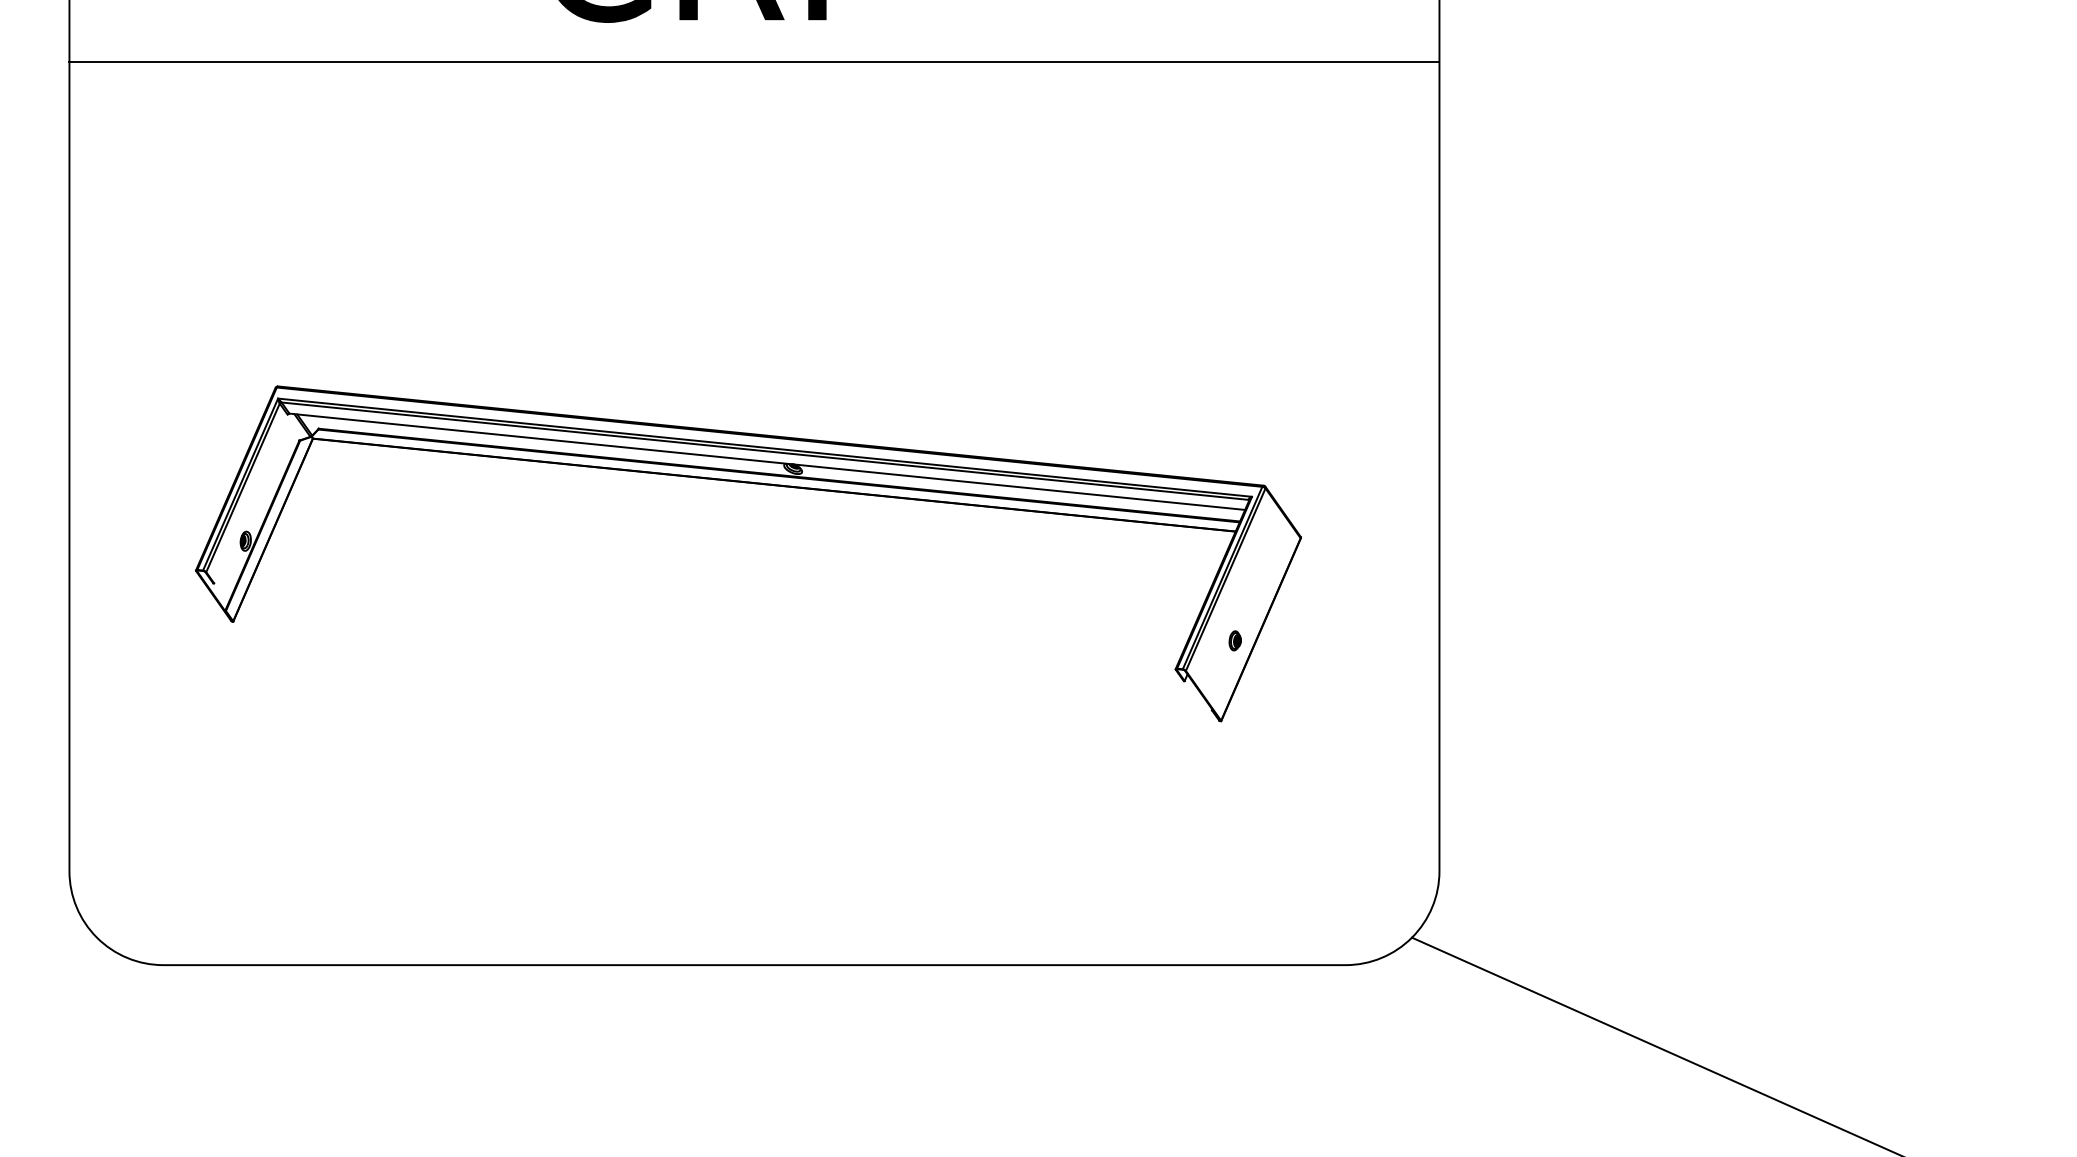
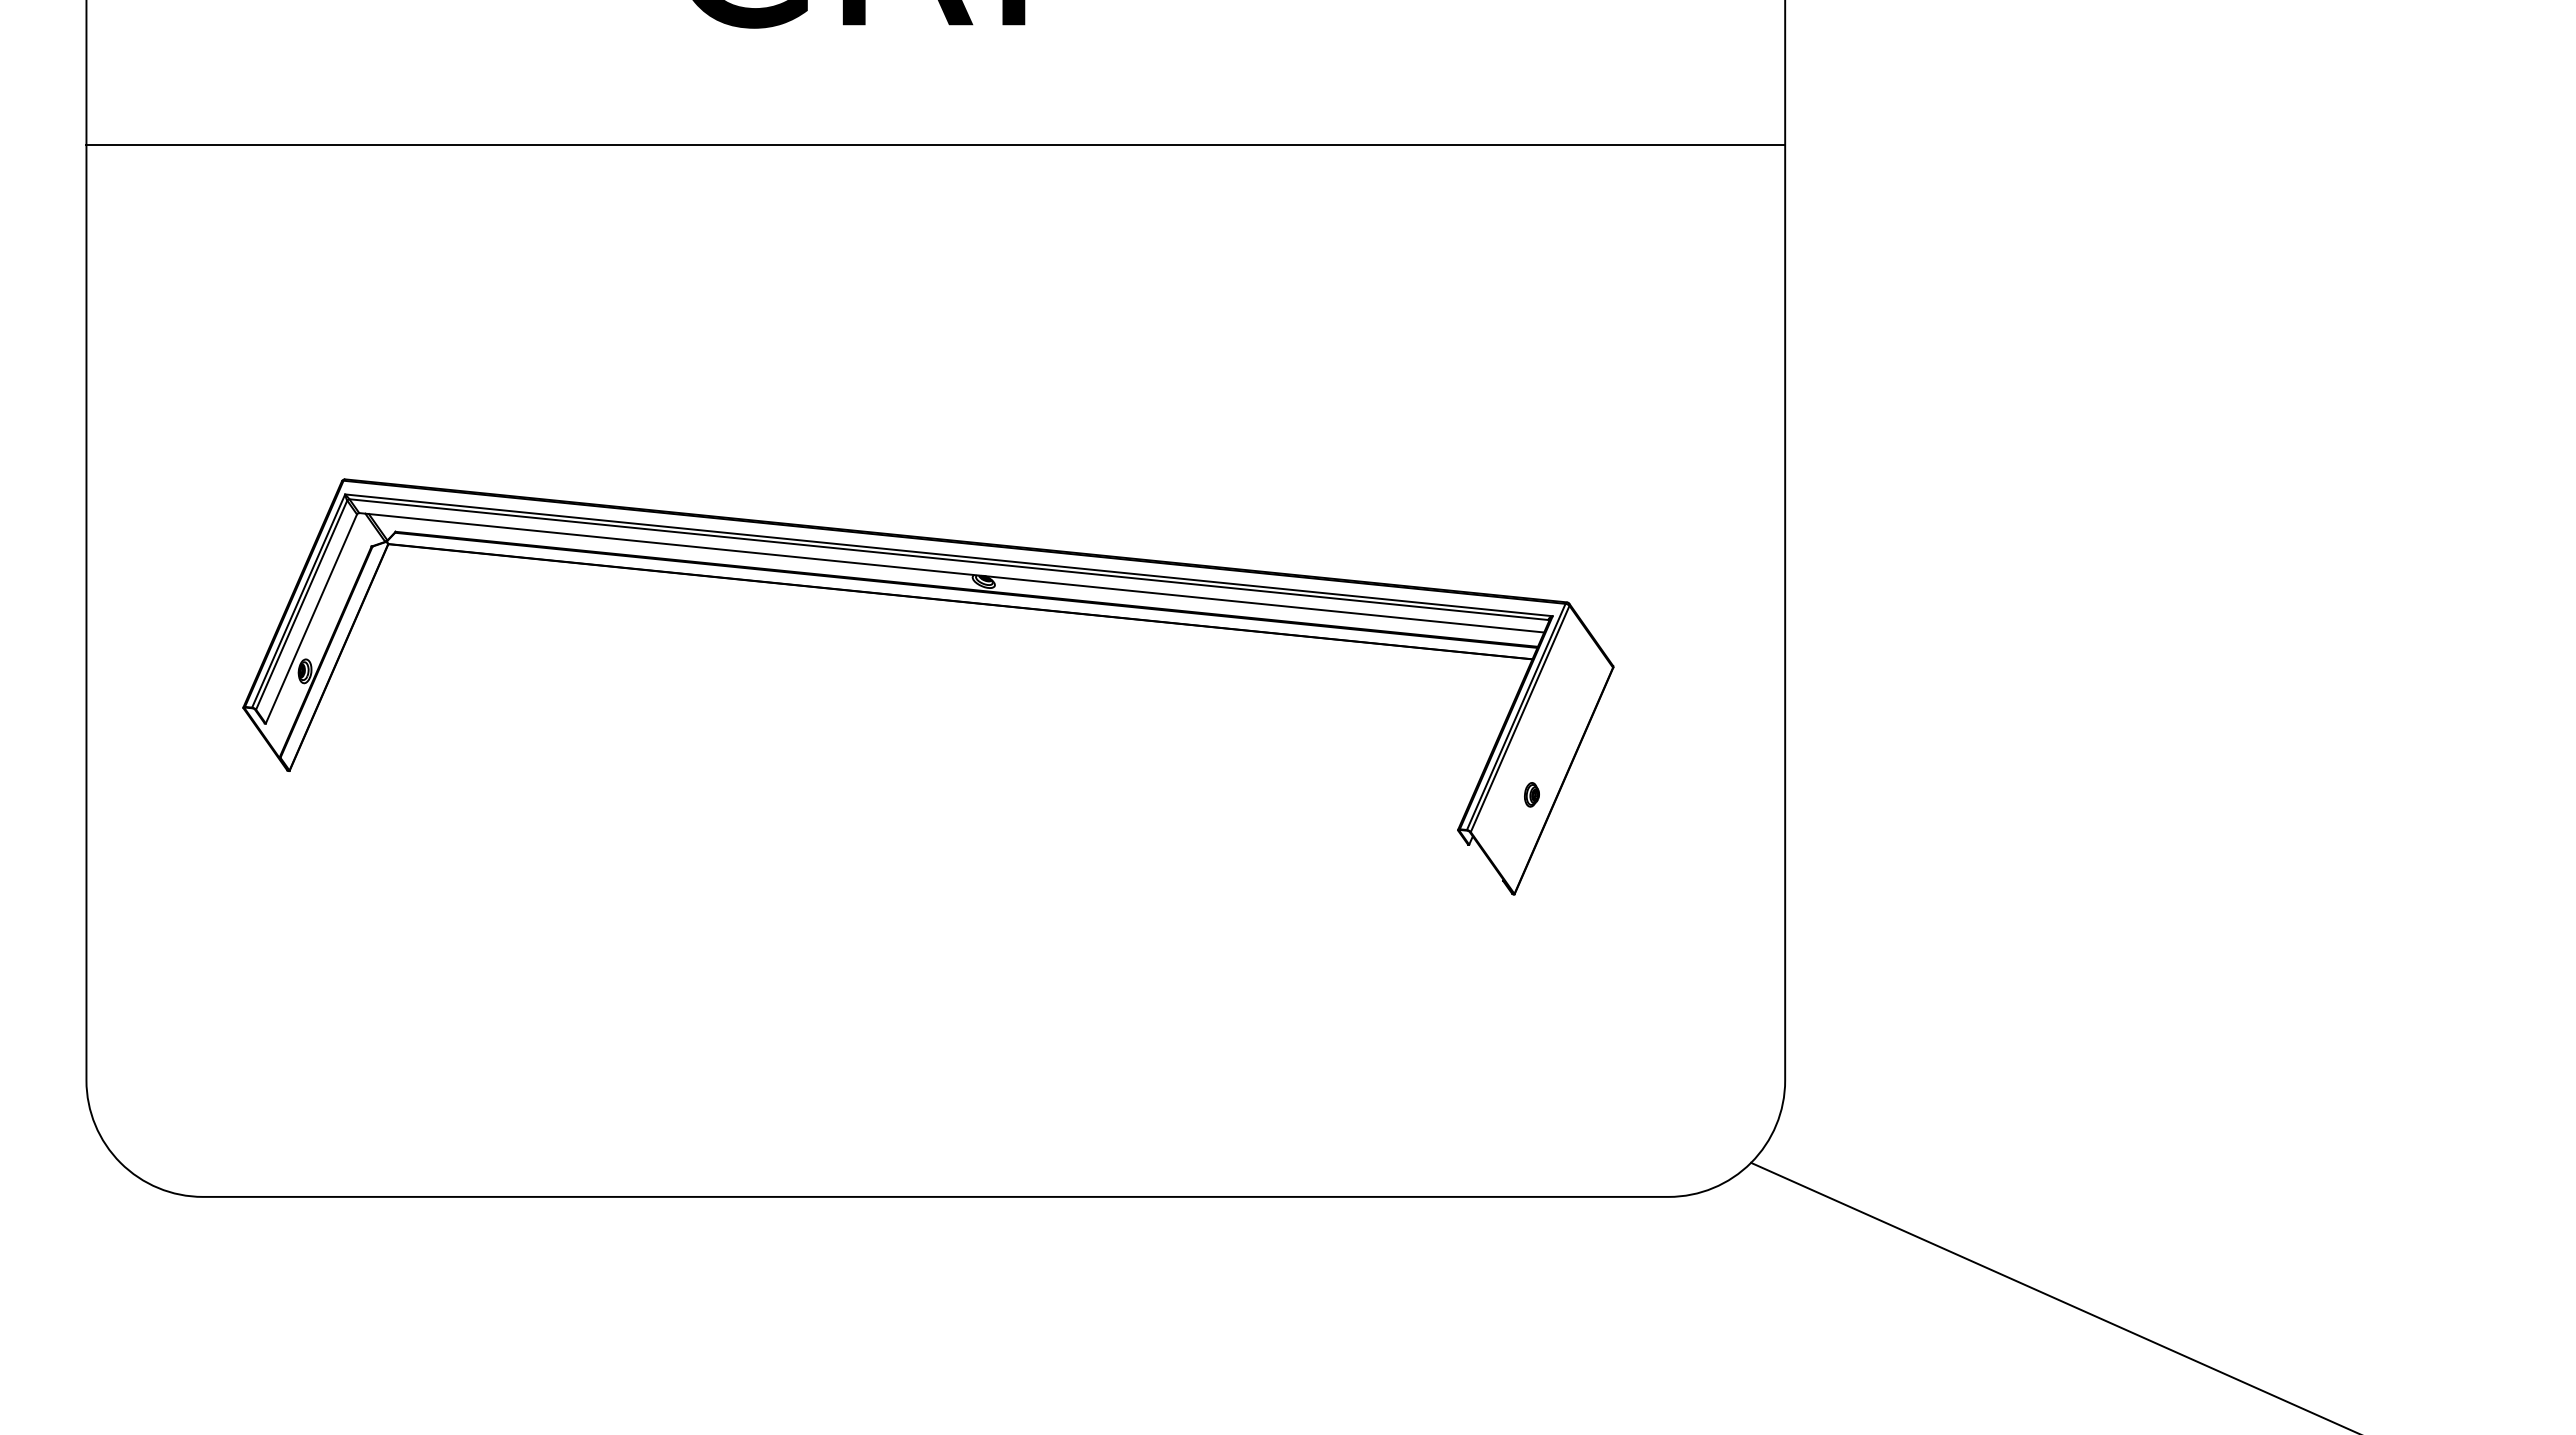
line: (754, 61) -> (935, 144), moved
line: (250, 498) -> (311, 618), added

